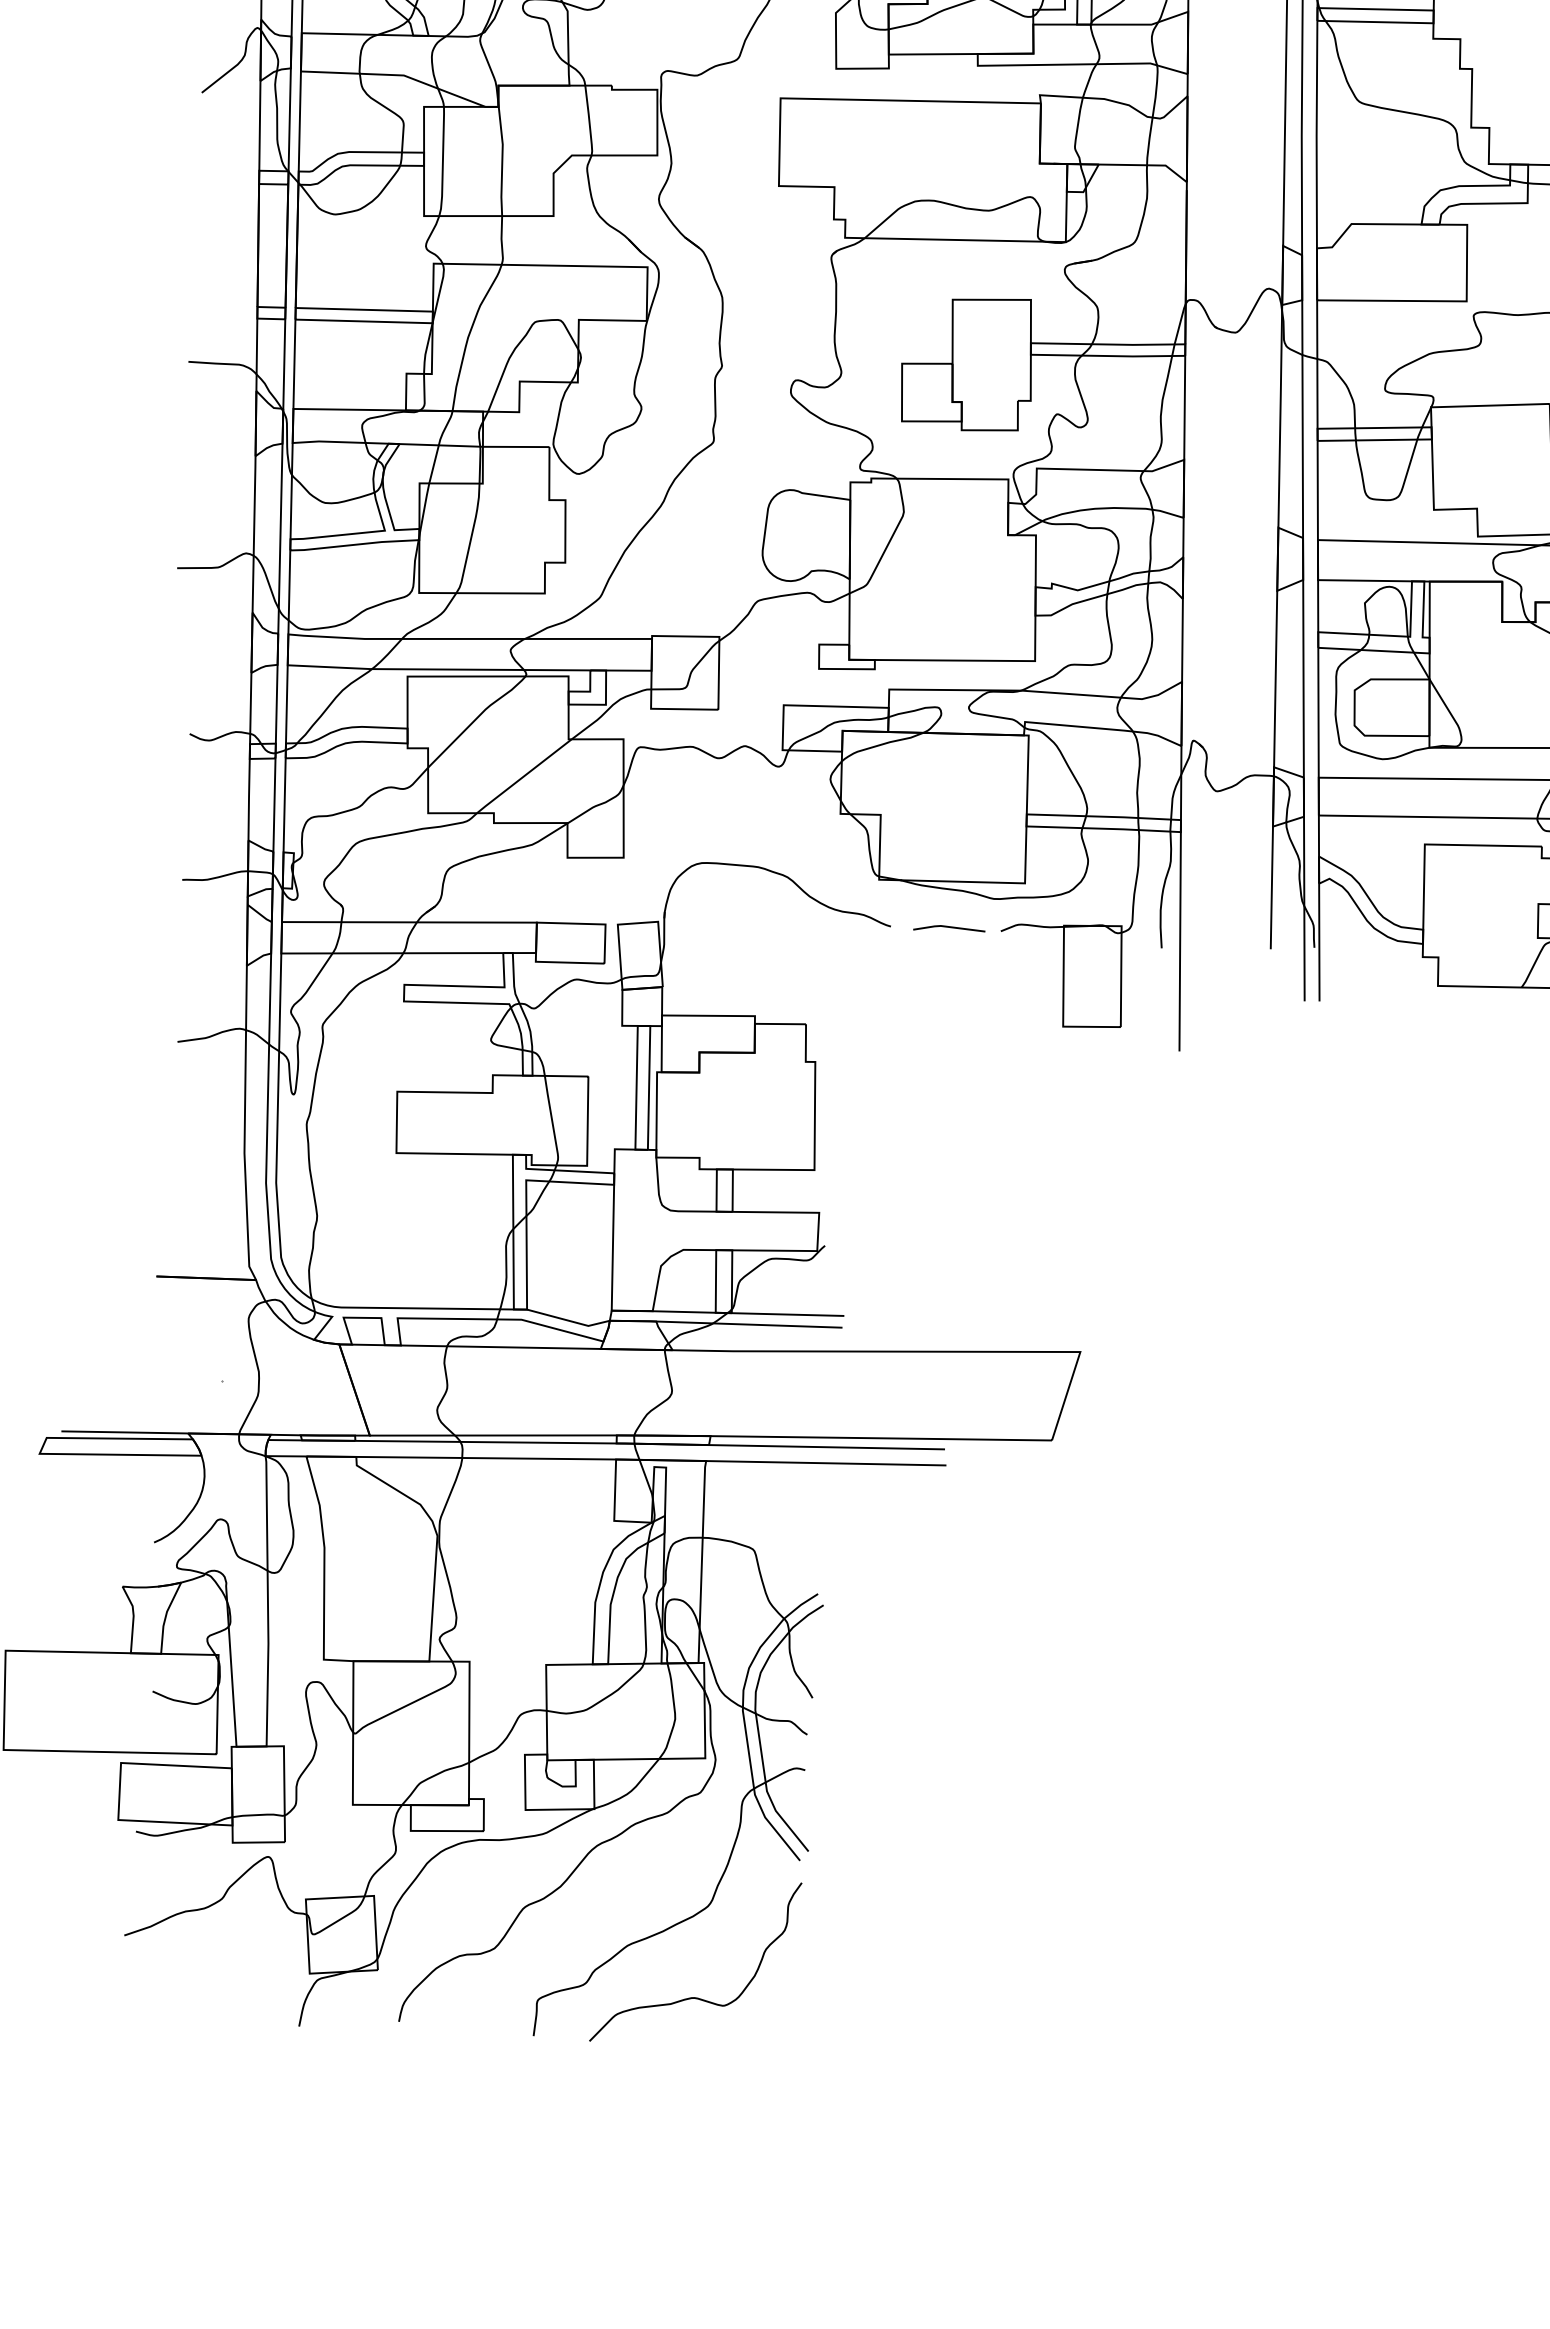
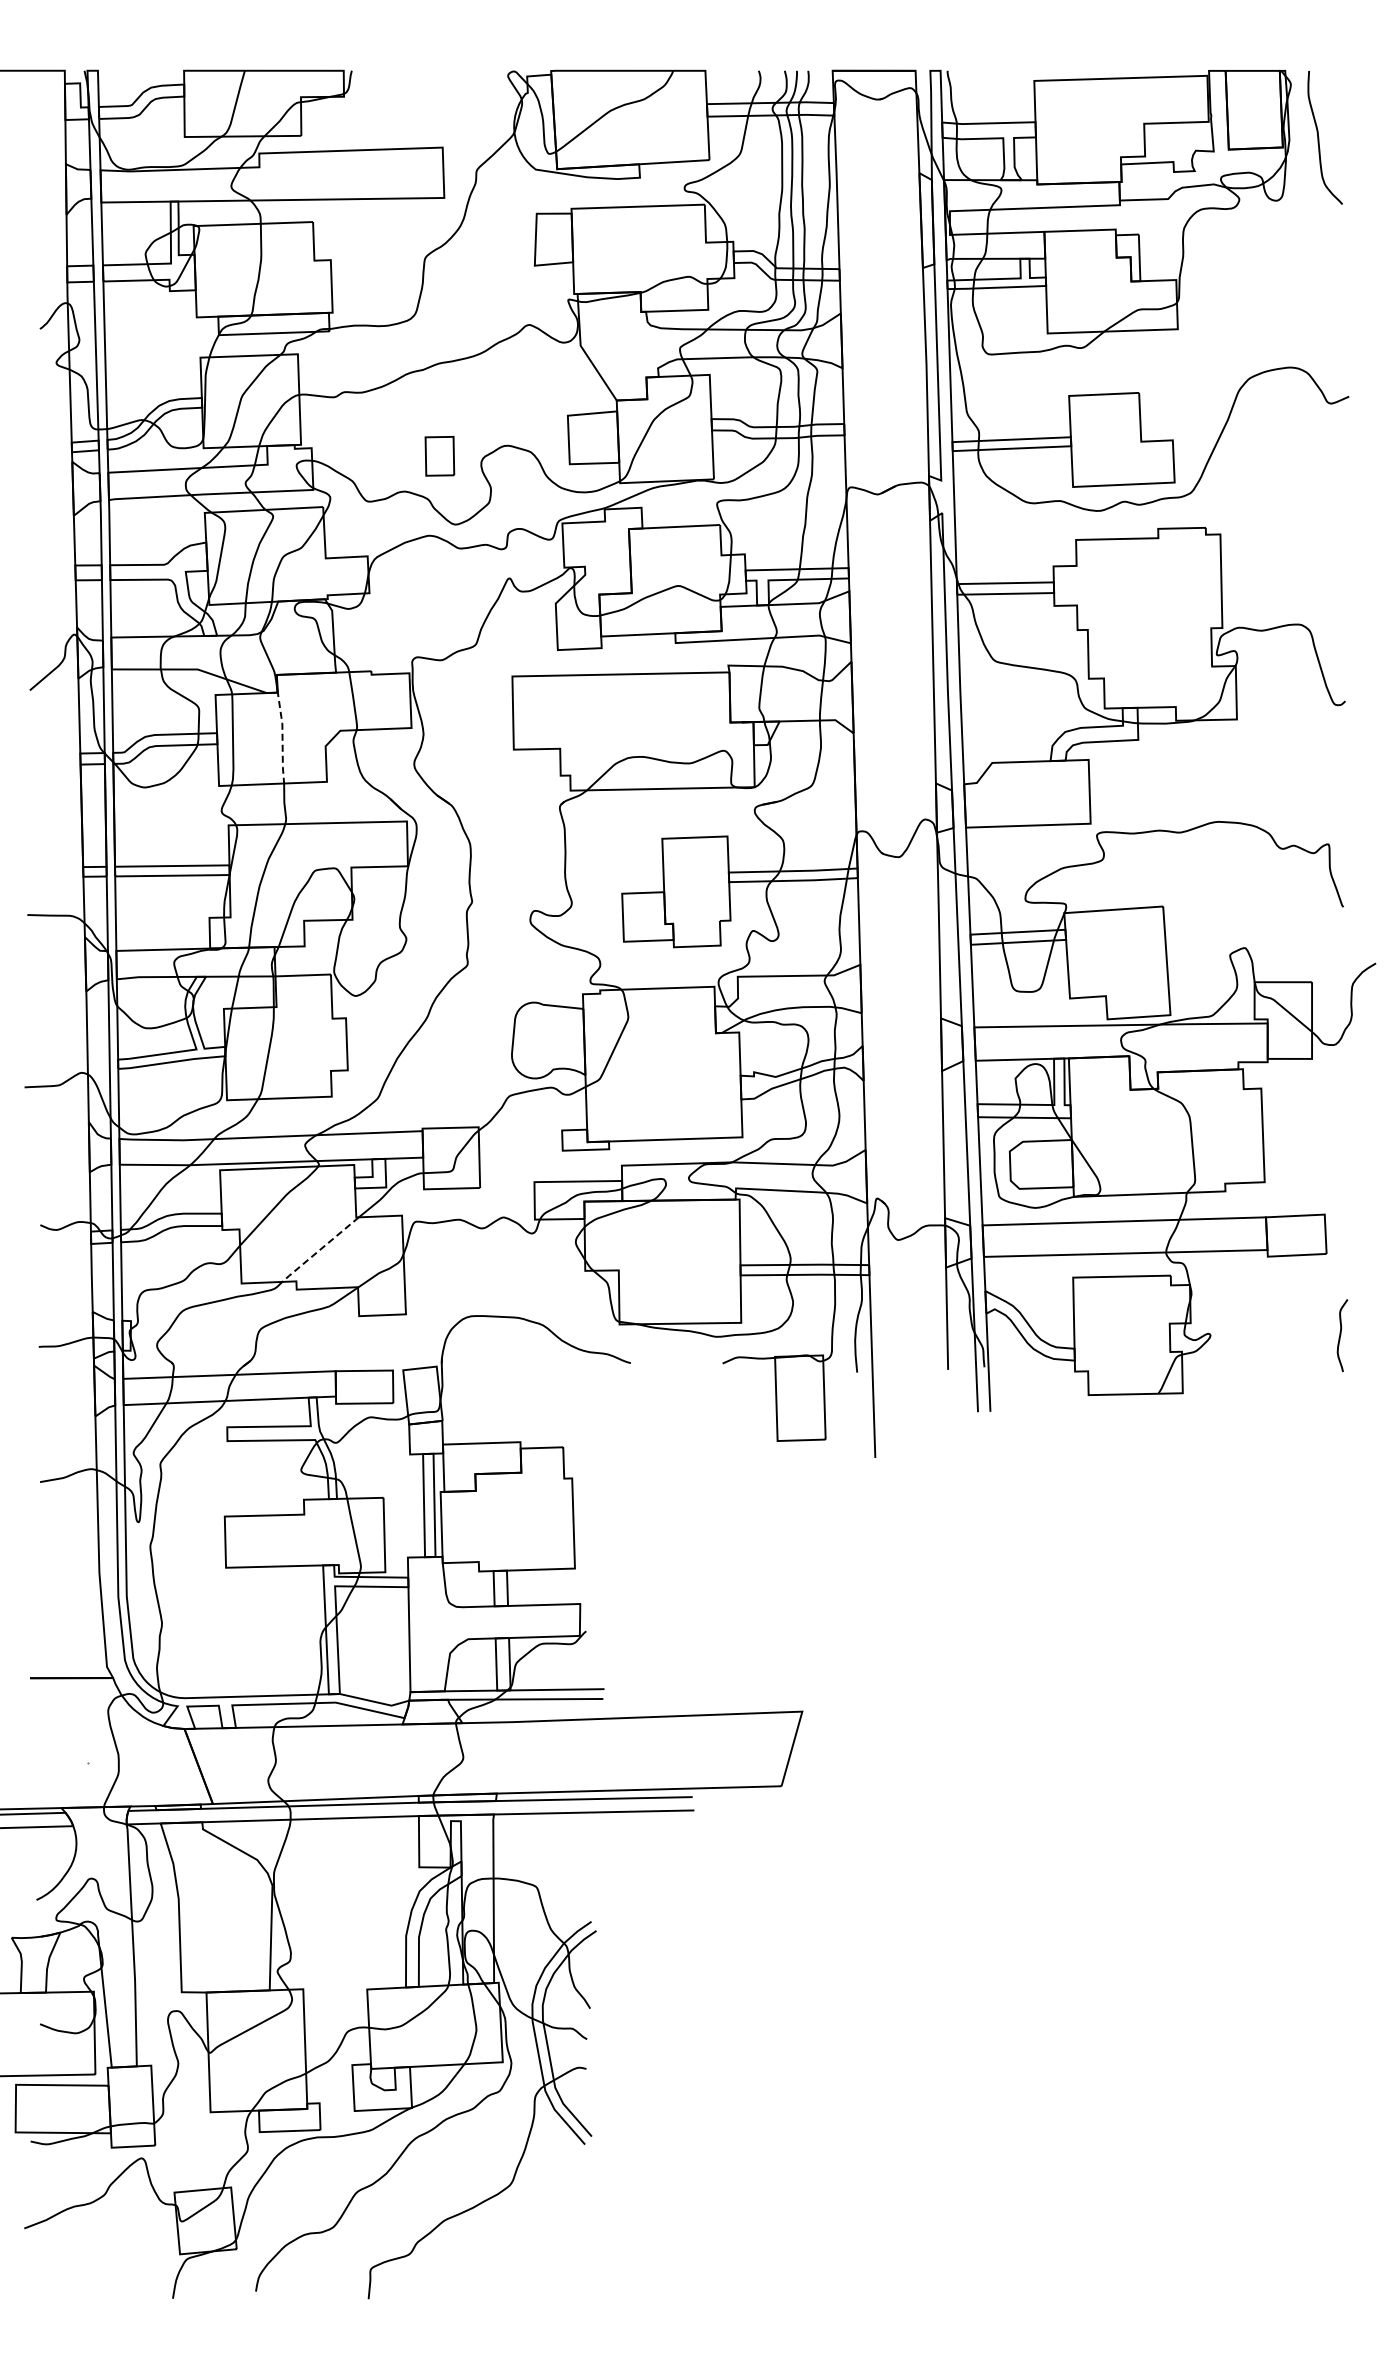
line: (502, 159) -> (282, 736), solid -> dashed
line: (523, 777) -> (319, 1250), solid -> dashed
line: (949, 928) -> (679, 1362), removed
curve: (694, 1997) -> (501, 2261), removed

